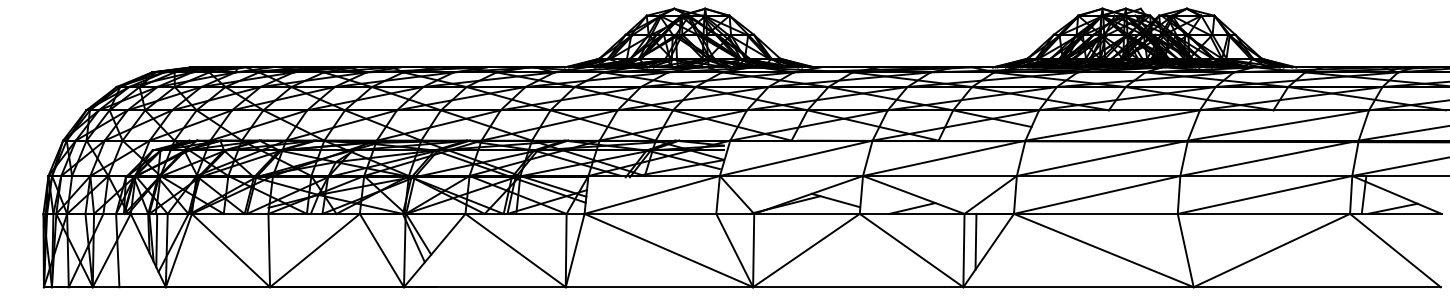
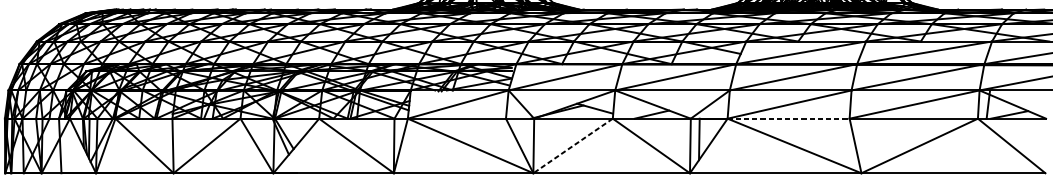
line: (1095, 213) -> (788, 118), solid -> dashed
line: (806, 250) -> (573, 145), solid -> dashed

